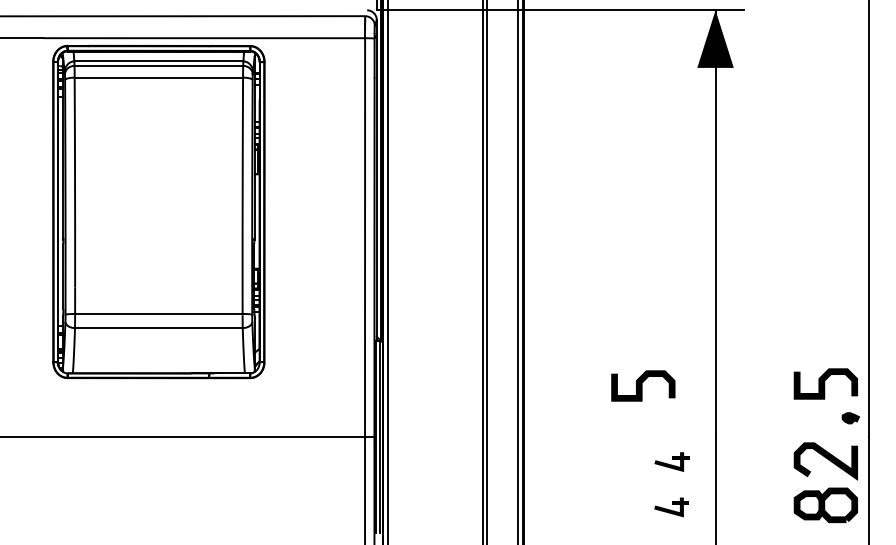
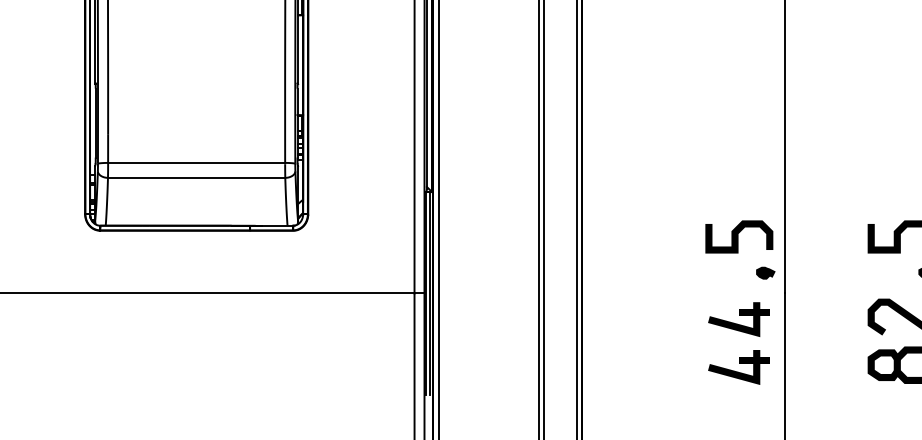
curve: (642, 385) -> (738, 236), moved
part: (697, 418) -> (765, 273), added
part: (671, 461) -> (738, 318), size x1.67
part: (671, 507) -> (738, 367), size x1.67

